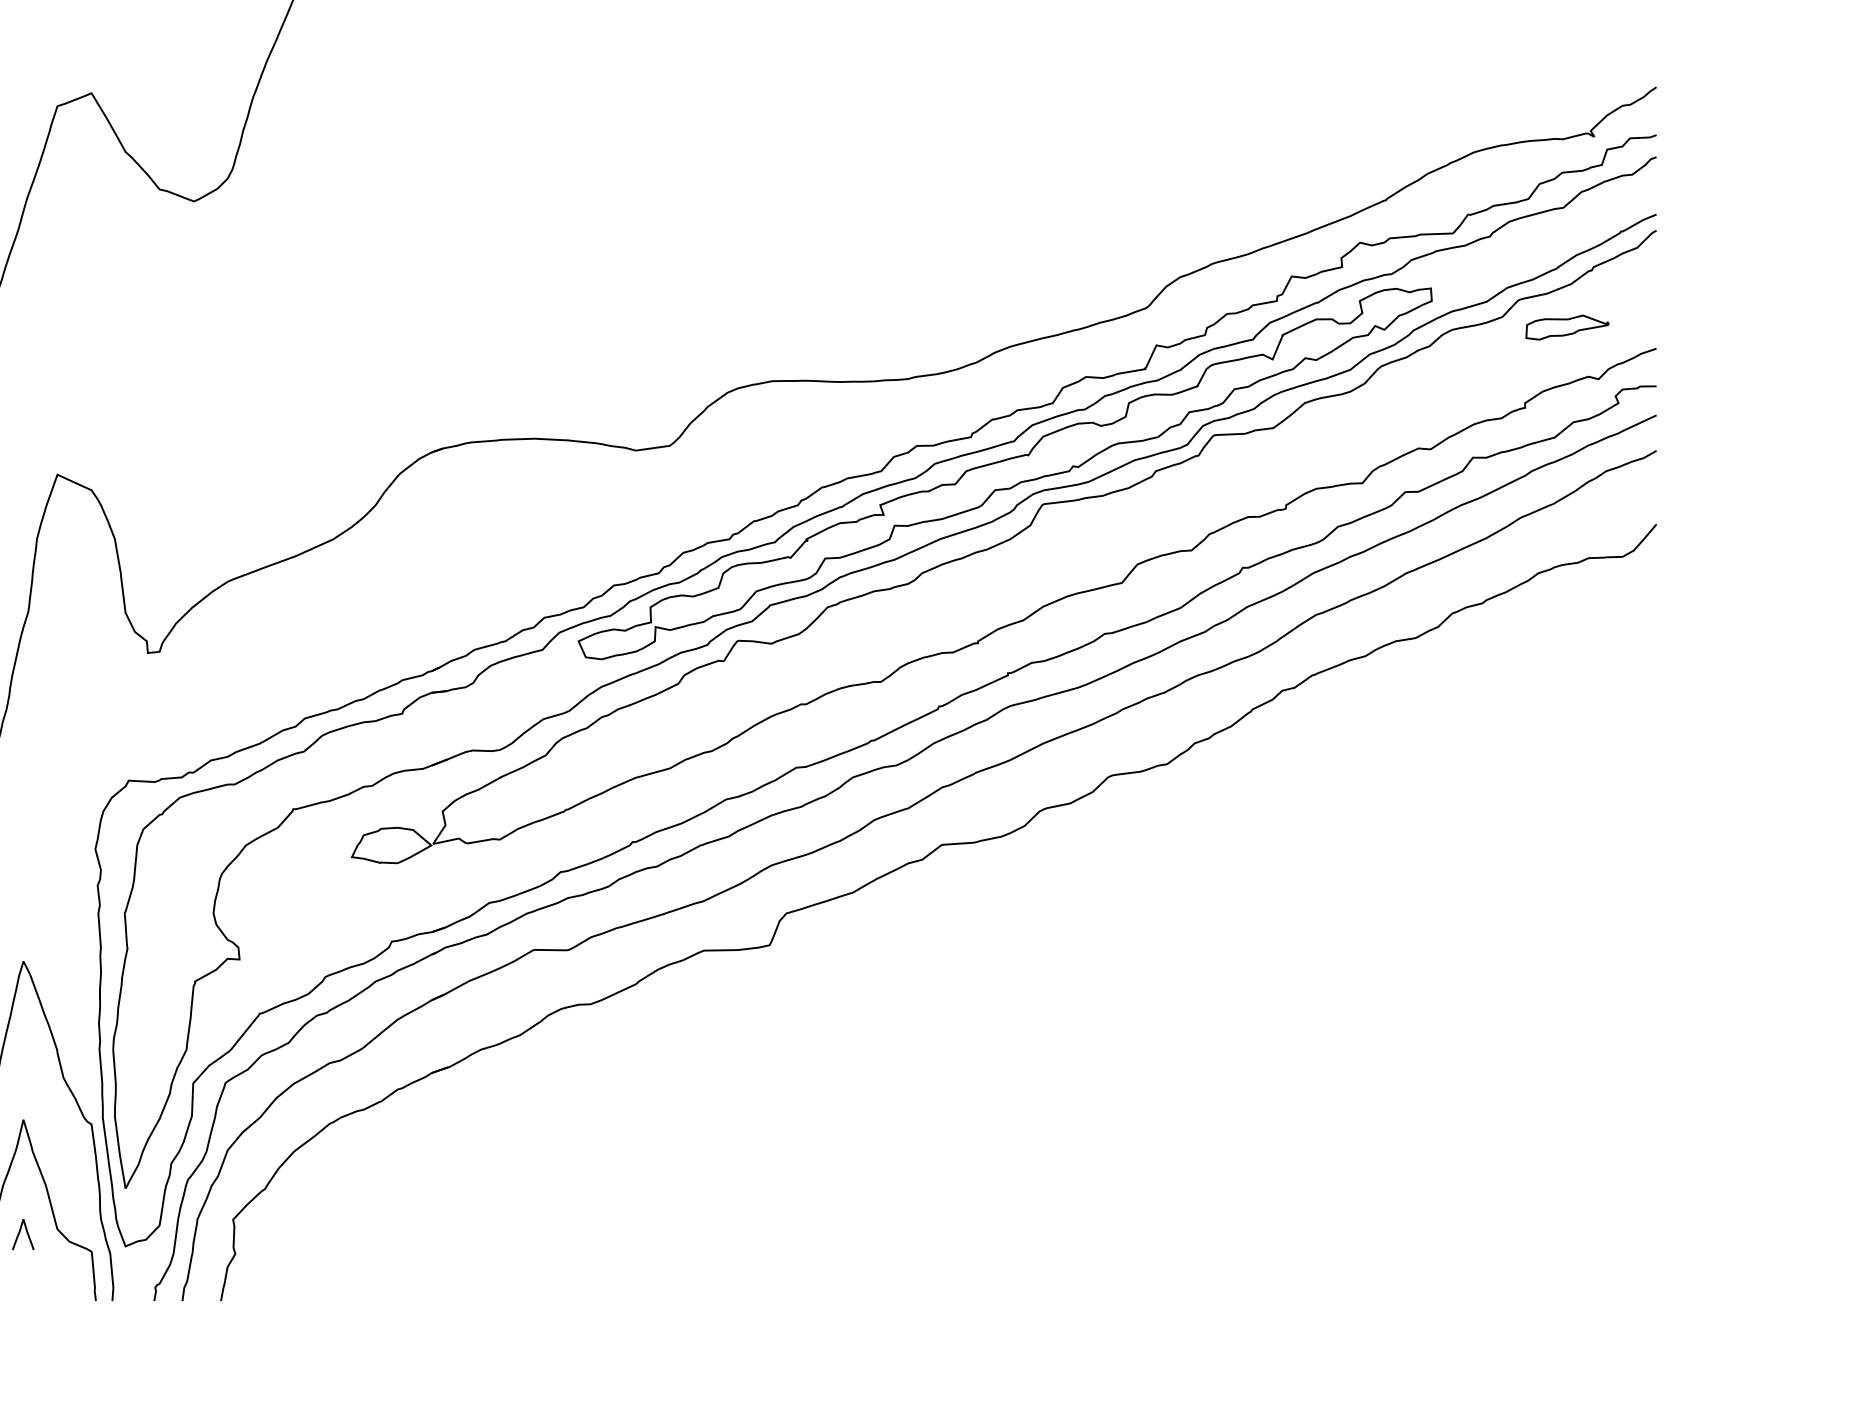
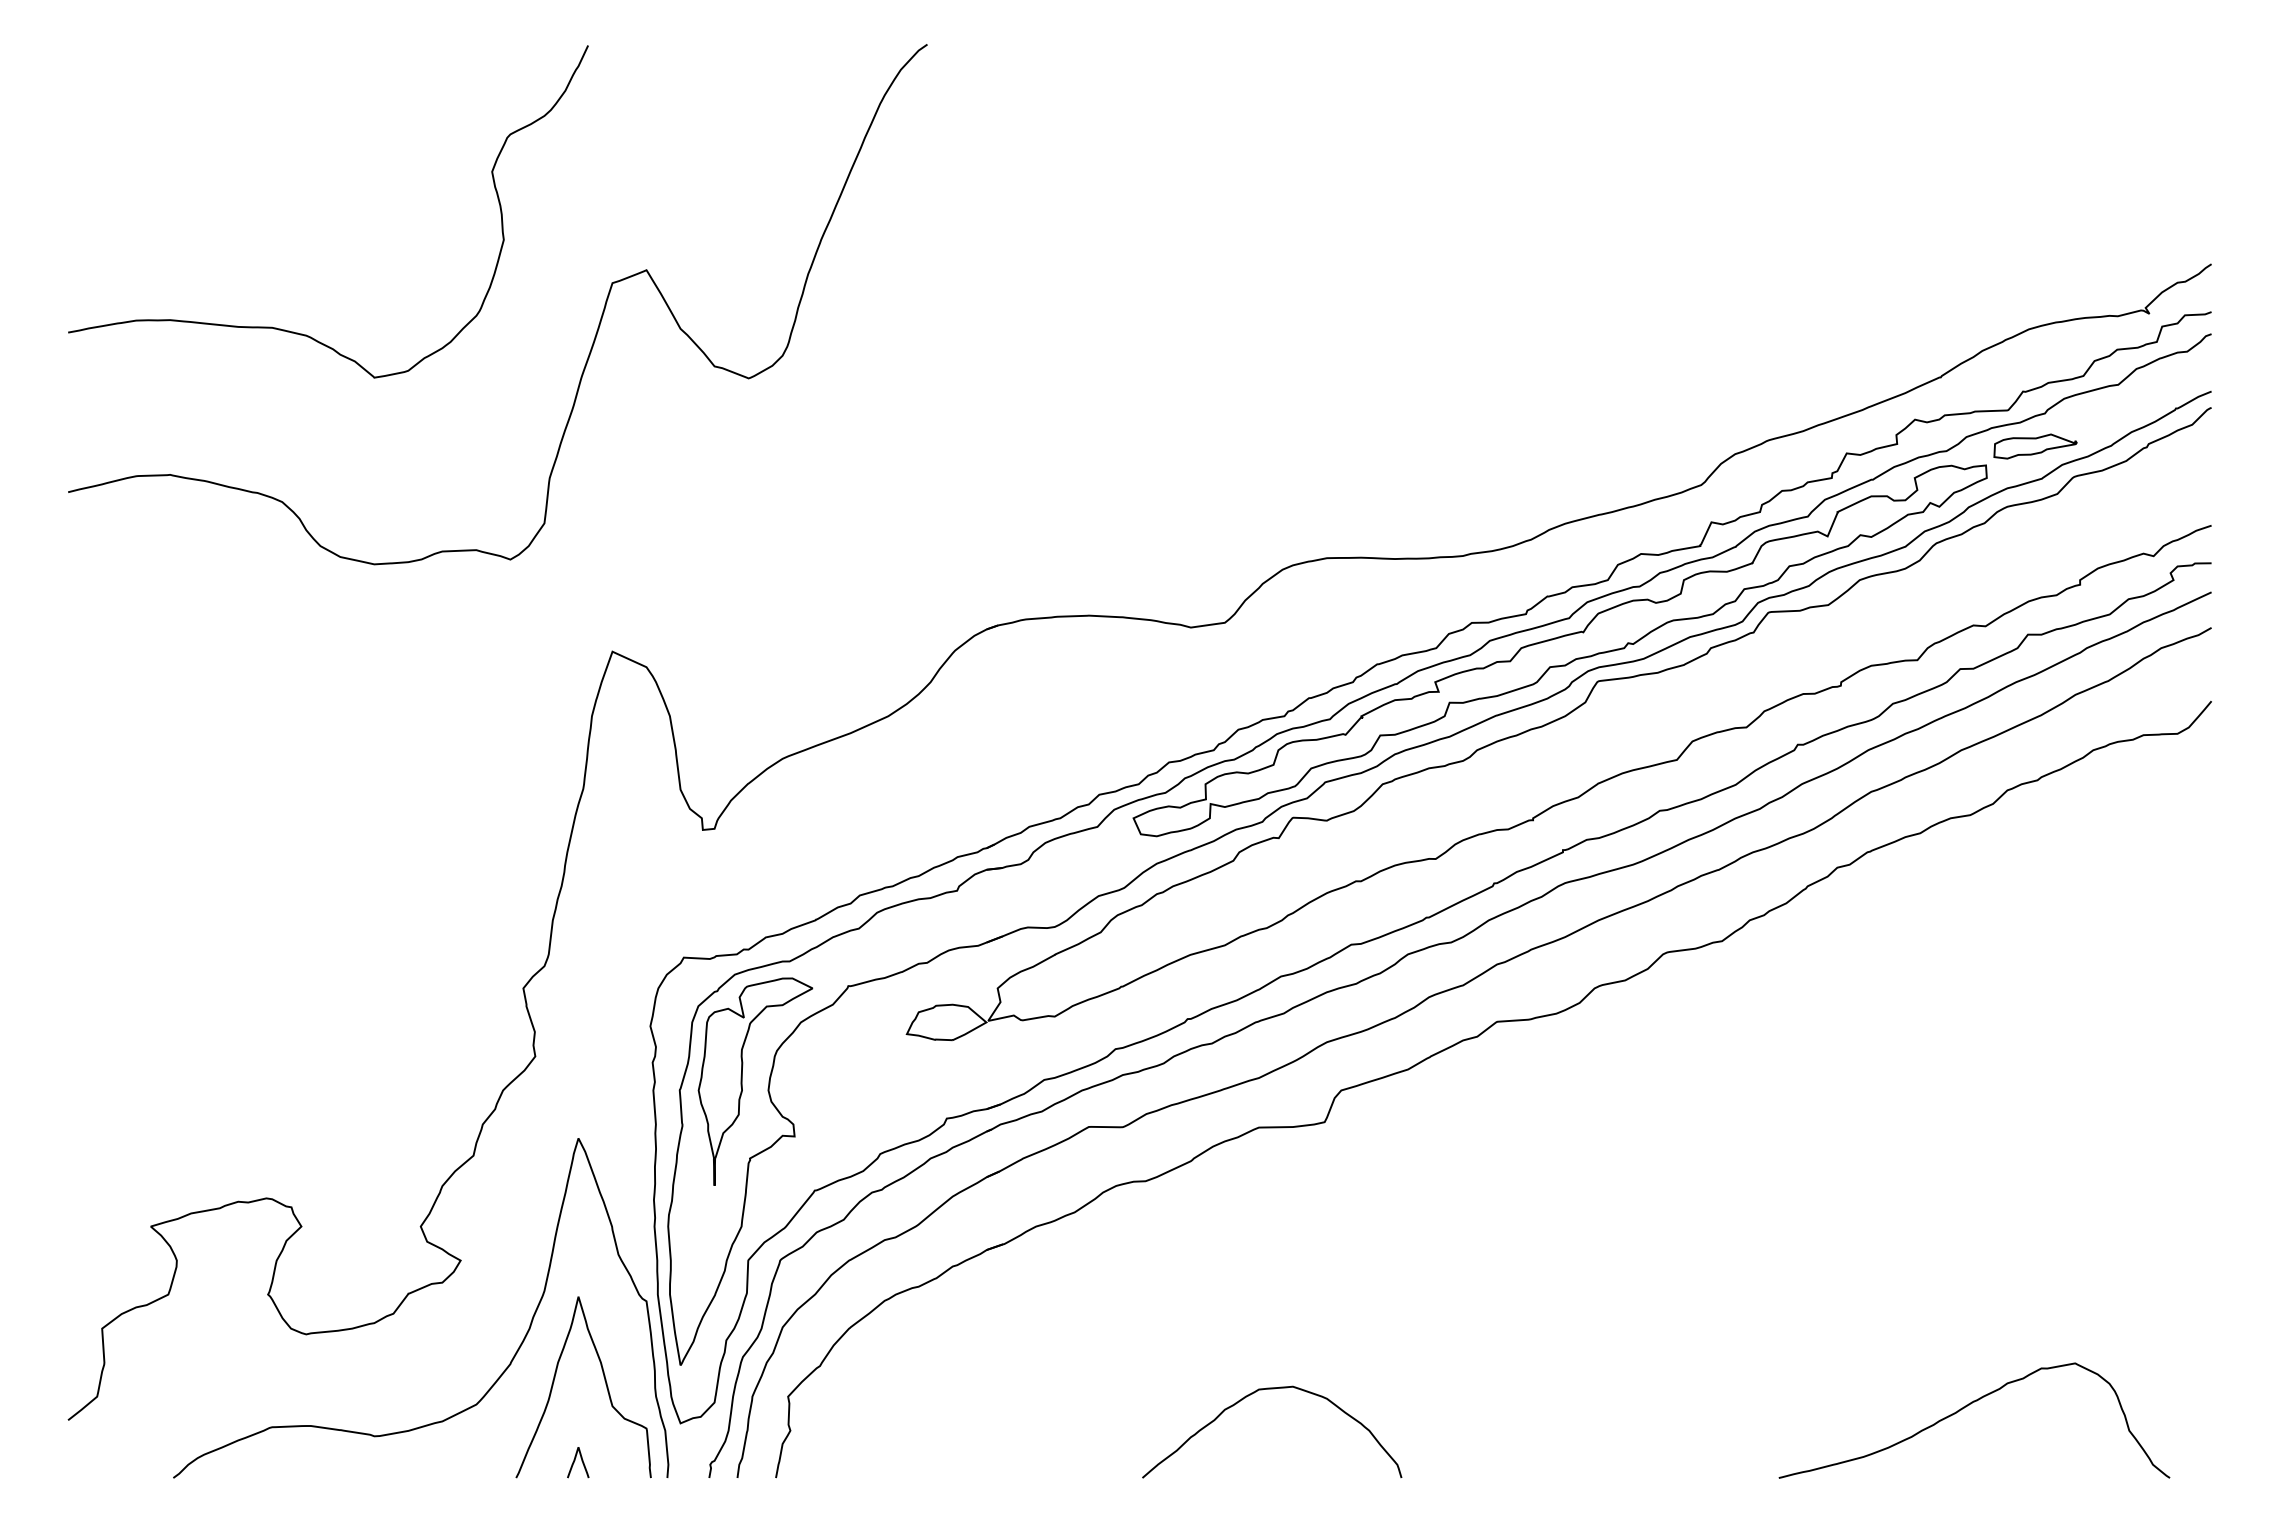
part: (1567, 327) -> (2035, 446), moved
part: (187, 904) -> (742, 1081), added
curve: (717, 1212) -> (1272, 1389), added
curve: (1411, 1230) -> (1966, 1407), added
curve: (26, 1233) -> (581, 1461), moved

